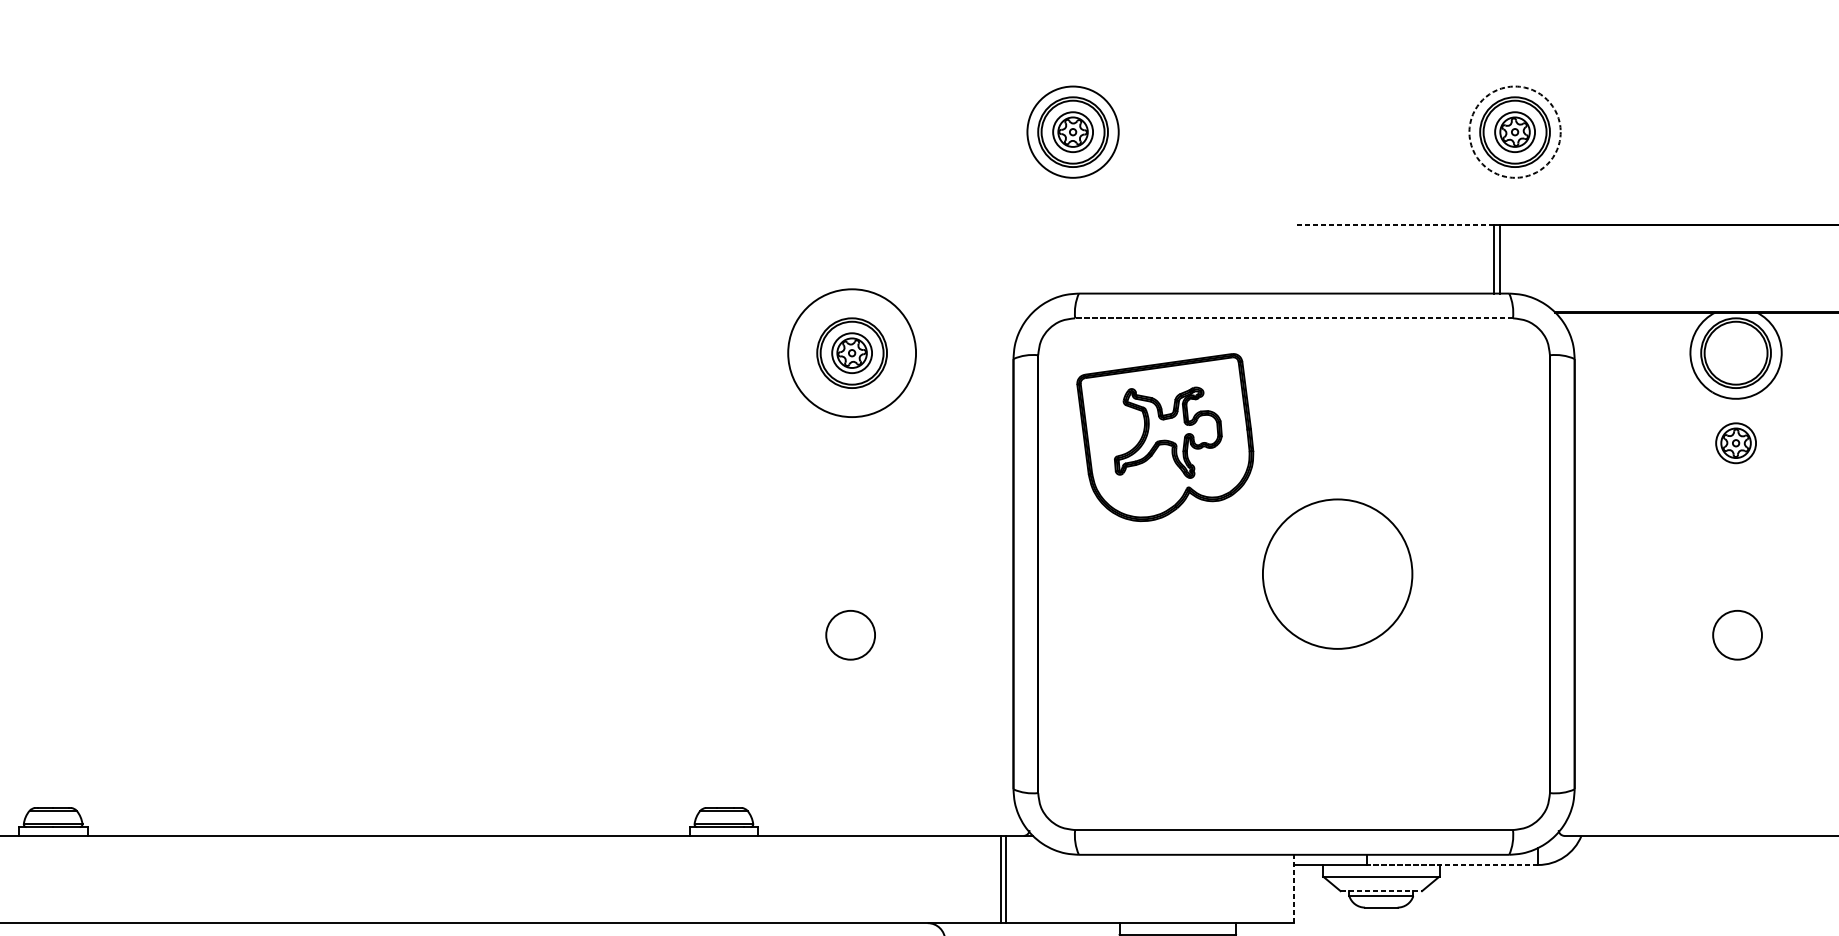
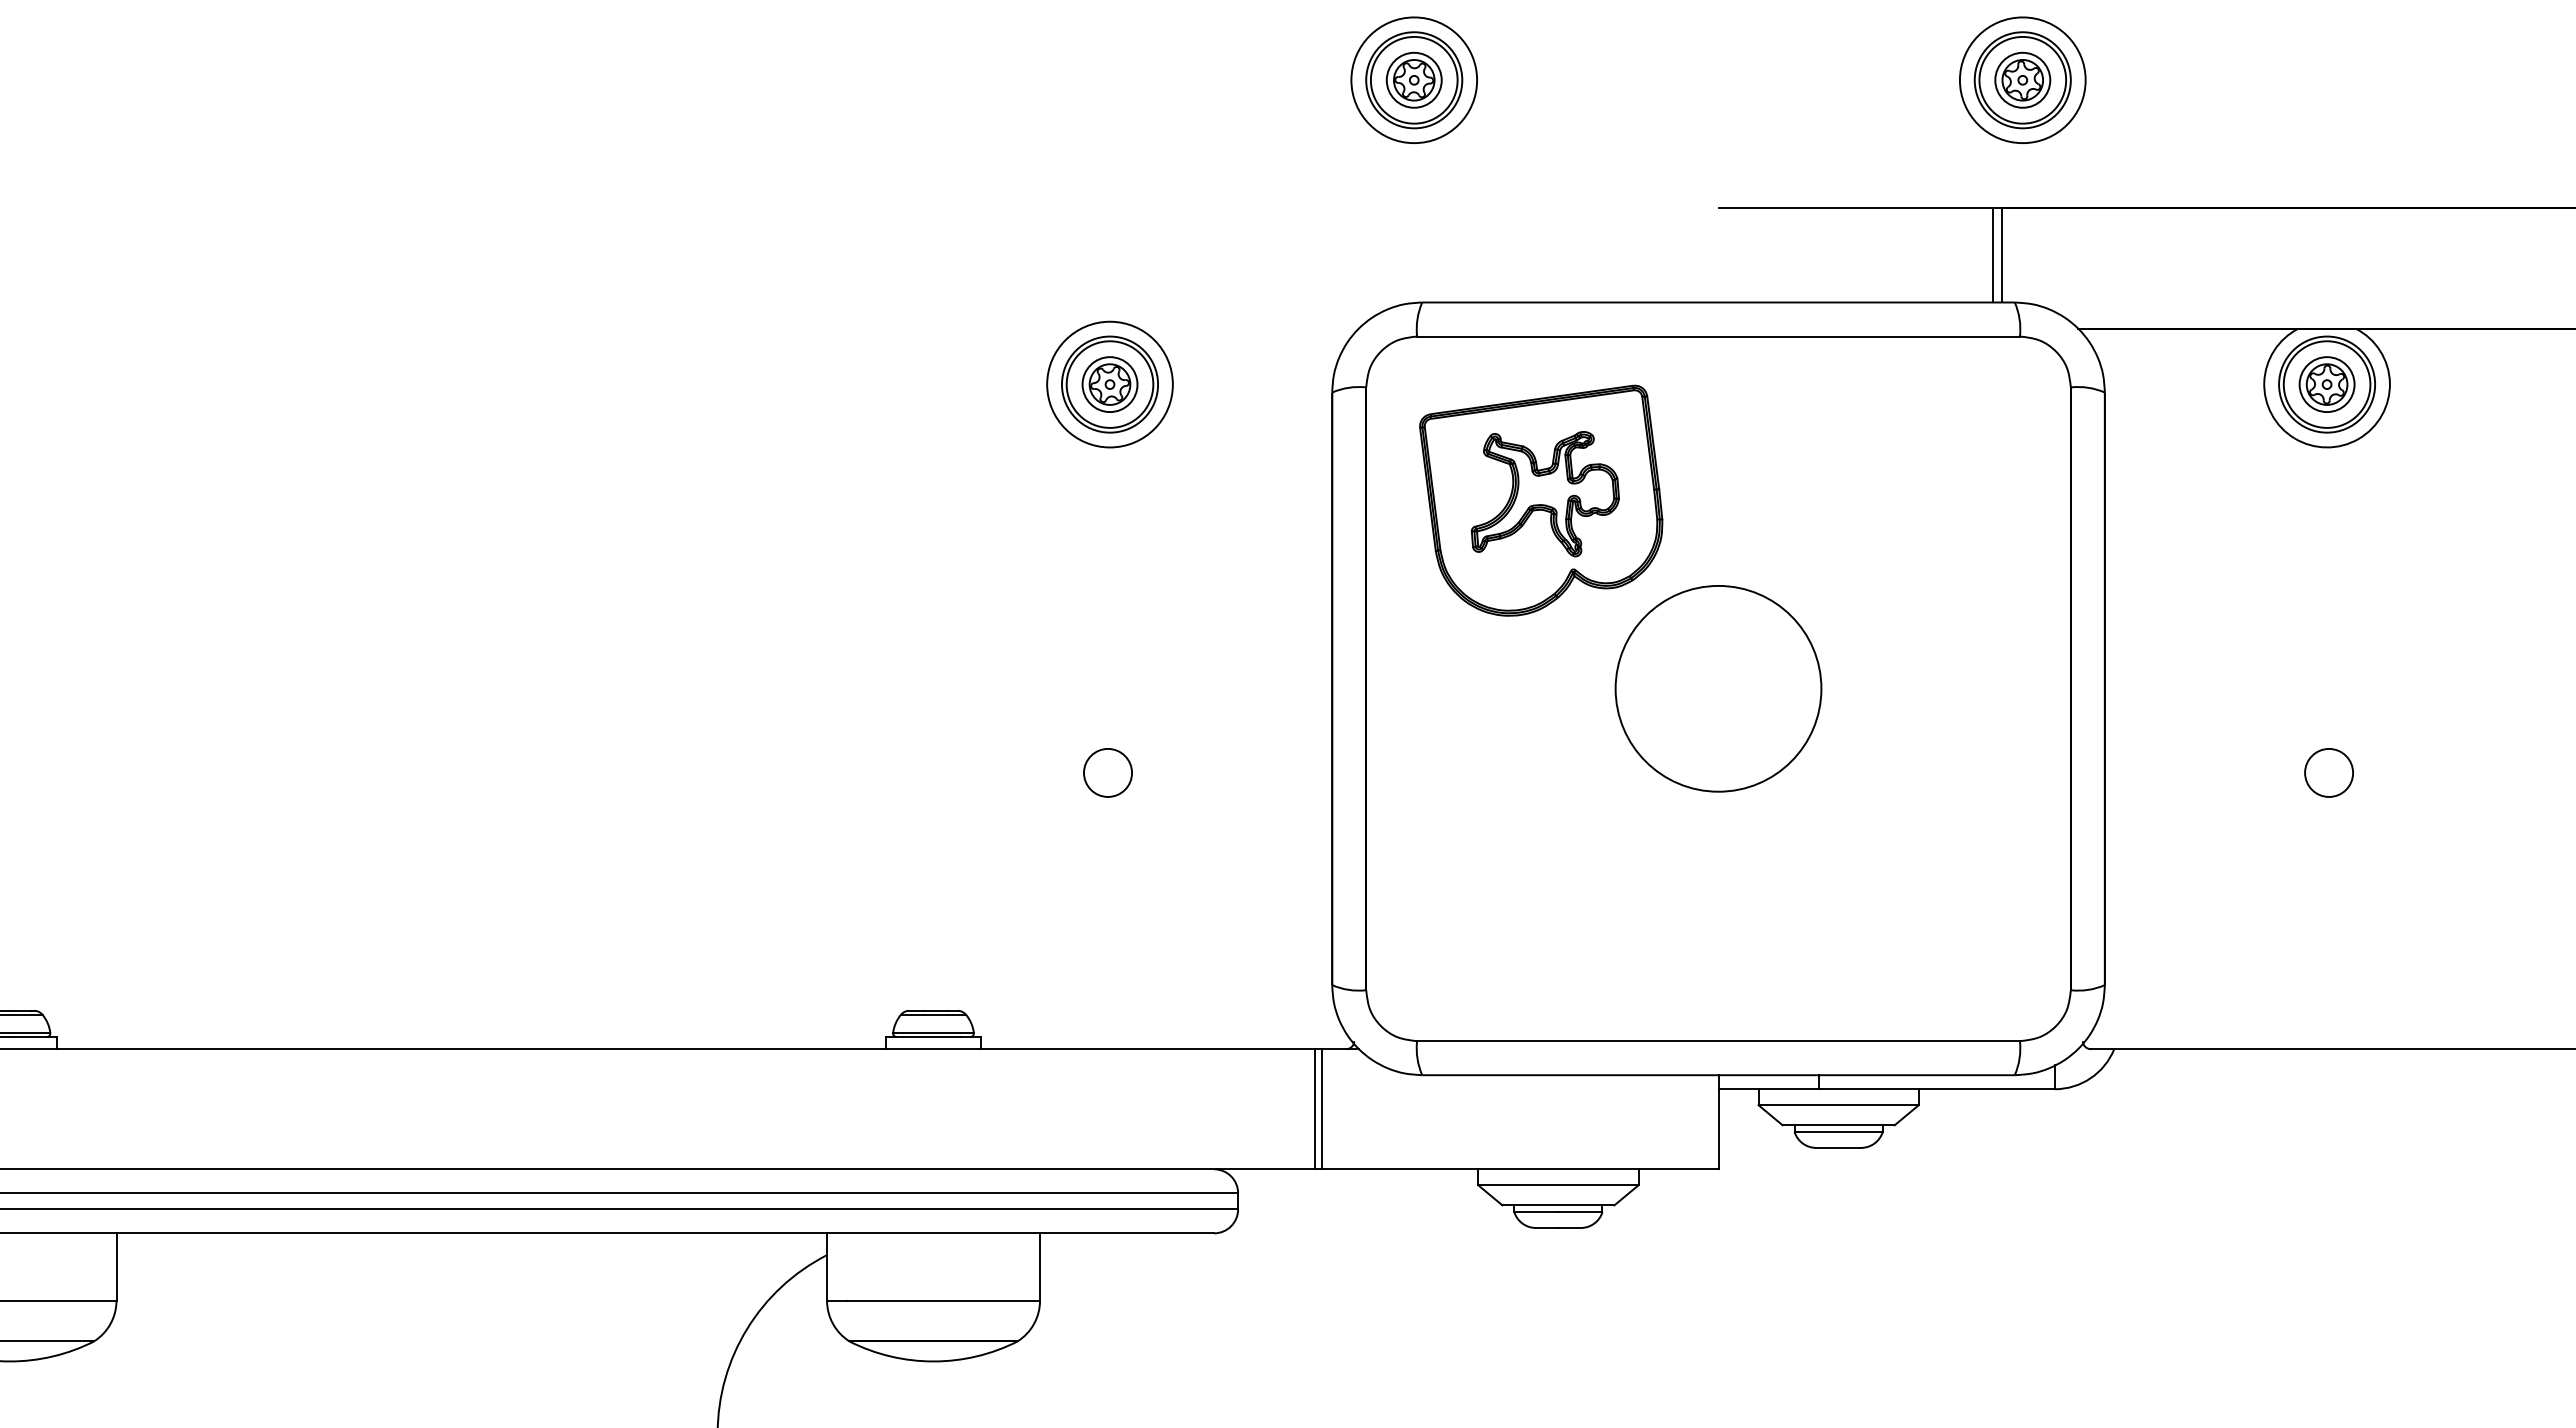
circle: (1514, 132) -> (2022, 80), dashed -> solid
line: (1393, 225) -> (1855, 208), dashed -> solid
line: (1294, 318) -> (1718, 336), dashed -> solid
circle: (851, 353) -> (1109, 384), size x0.71
part: (1735, 443) -> (2326, 384), moved
circle: (1337, 573) -> (1718, 688), moved
circle: (851, 634) -> (1108, 772), size x0.71
circle: (1737, 634) -> (2328, 772), size x0.71
line: (1452, 865) -> (1936, 1089), dashed -> solid
line: (1294, 888) -> (1718, 1121), dashed -> solid
line: (1381, 891) -> (1839, 1125), dashed -> solid

